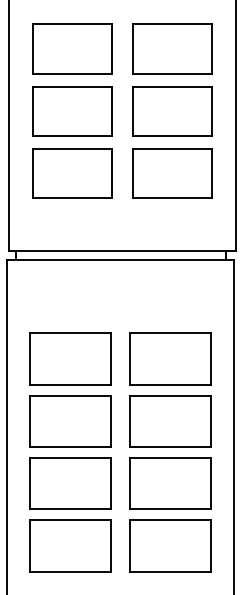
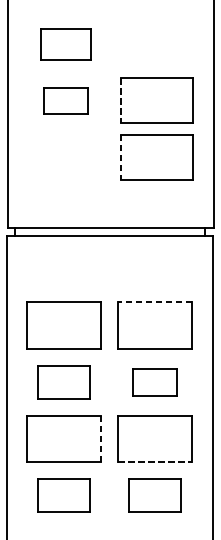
part: (72, 48) -> (65, 43), size x0.7
part: (172, 48) -> (156, 43), removed
part: (72, 111) -> (65, 101), size x0.6
line: (132, 111) -> (120, 101), solid -> dashed
part: (72, 173) -> (65, 157), removed
line: (132, 173) -> (120, 157), solid -> dashed
line: (170, 333) -> (155, 302), solid -> dashed
part: (70, 421) -> (64, 382), size x0.7
part: (170, 421) -> (155, 382), size x0.6
line: (111, 483) -> (101, 438), solid -> dashed
line: (170, 509) -> (155, 462), solid -> dashed
part: (70, 545) -> (64, 495), size x0.7
part: (170, 545) -> (155, 495), size x0.7

